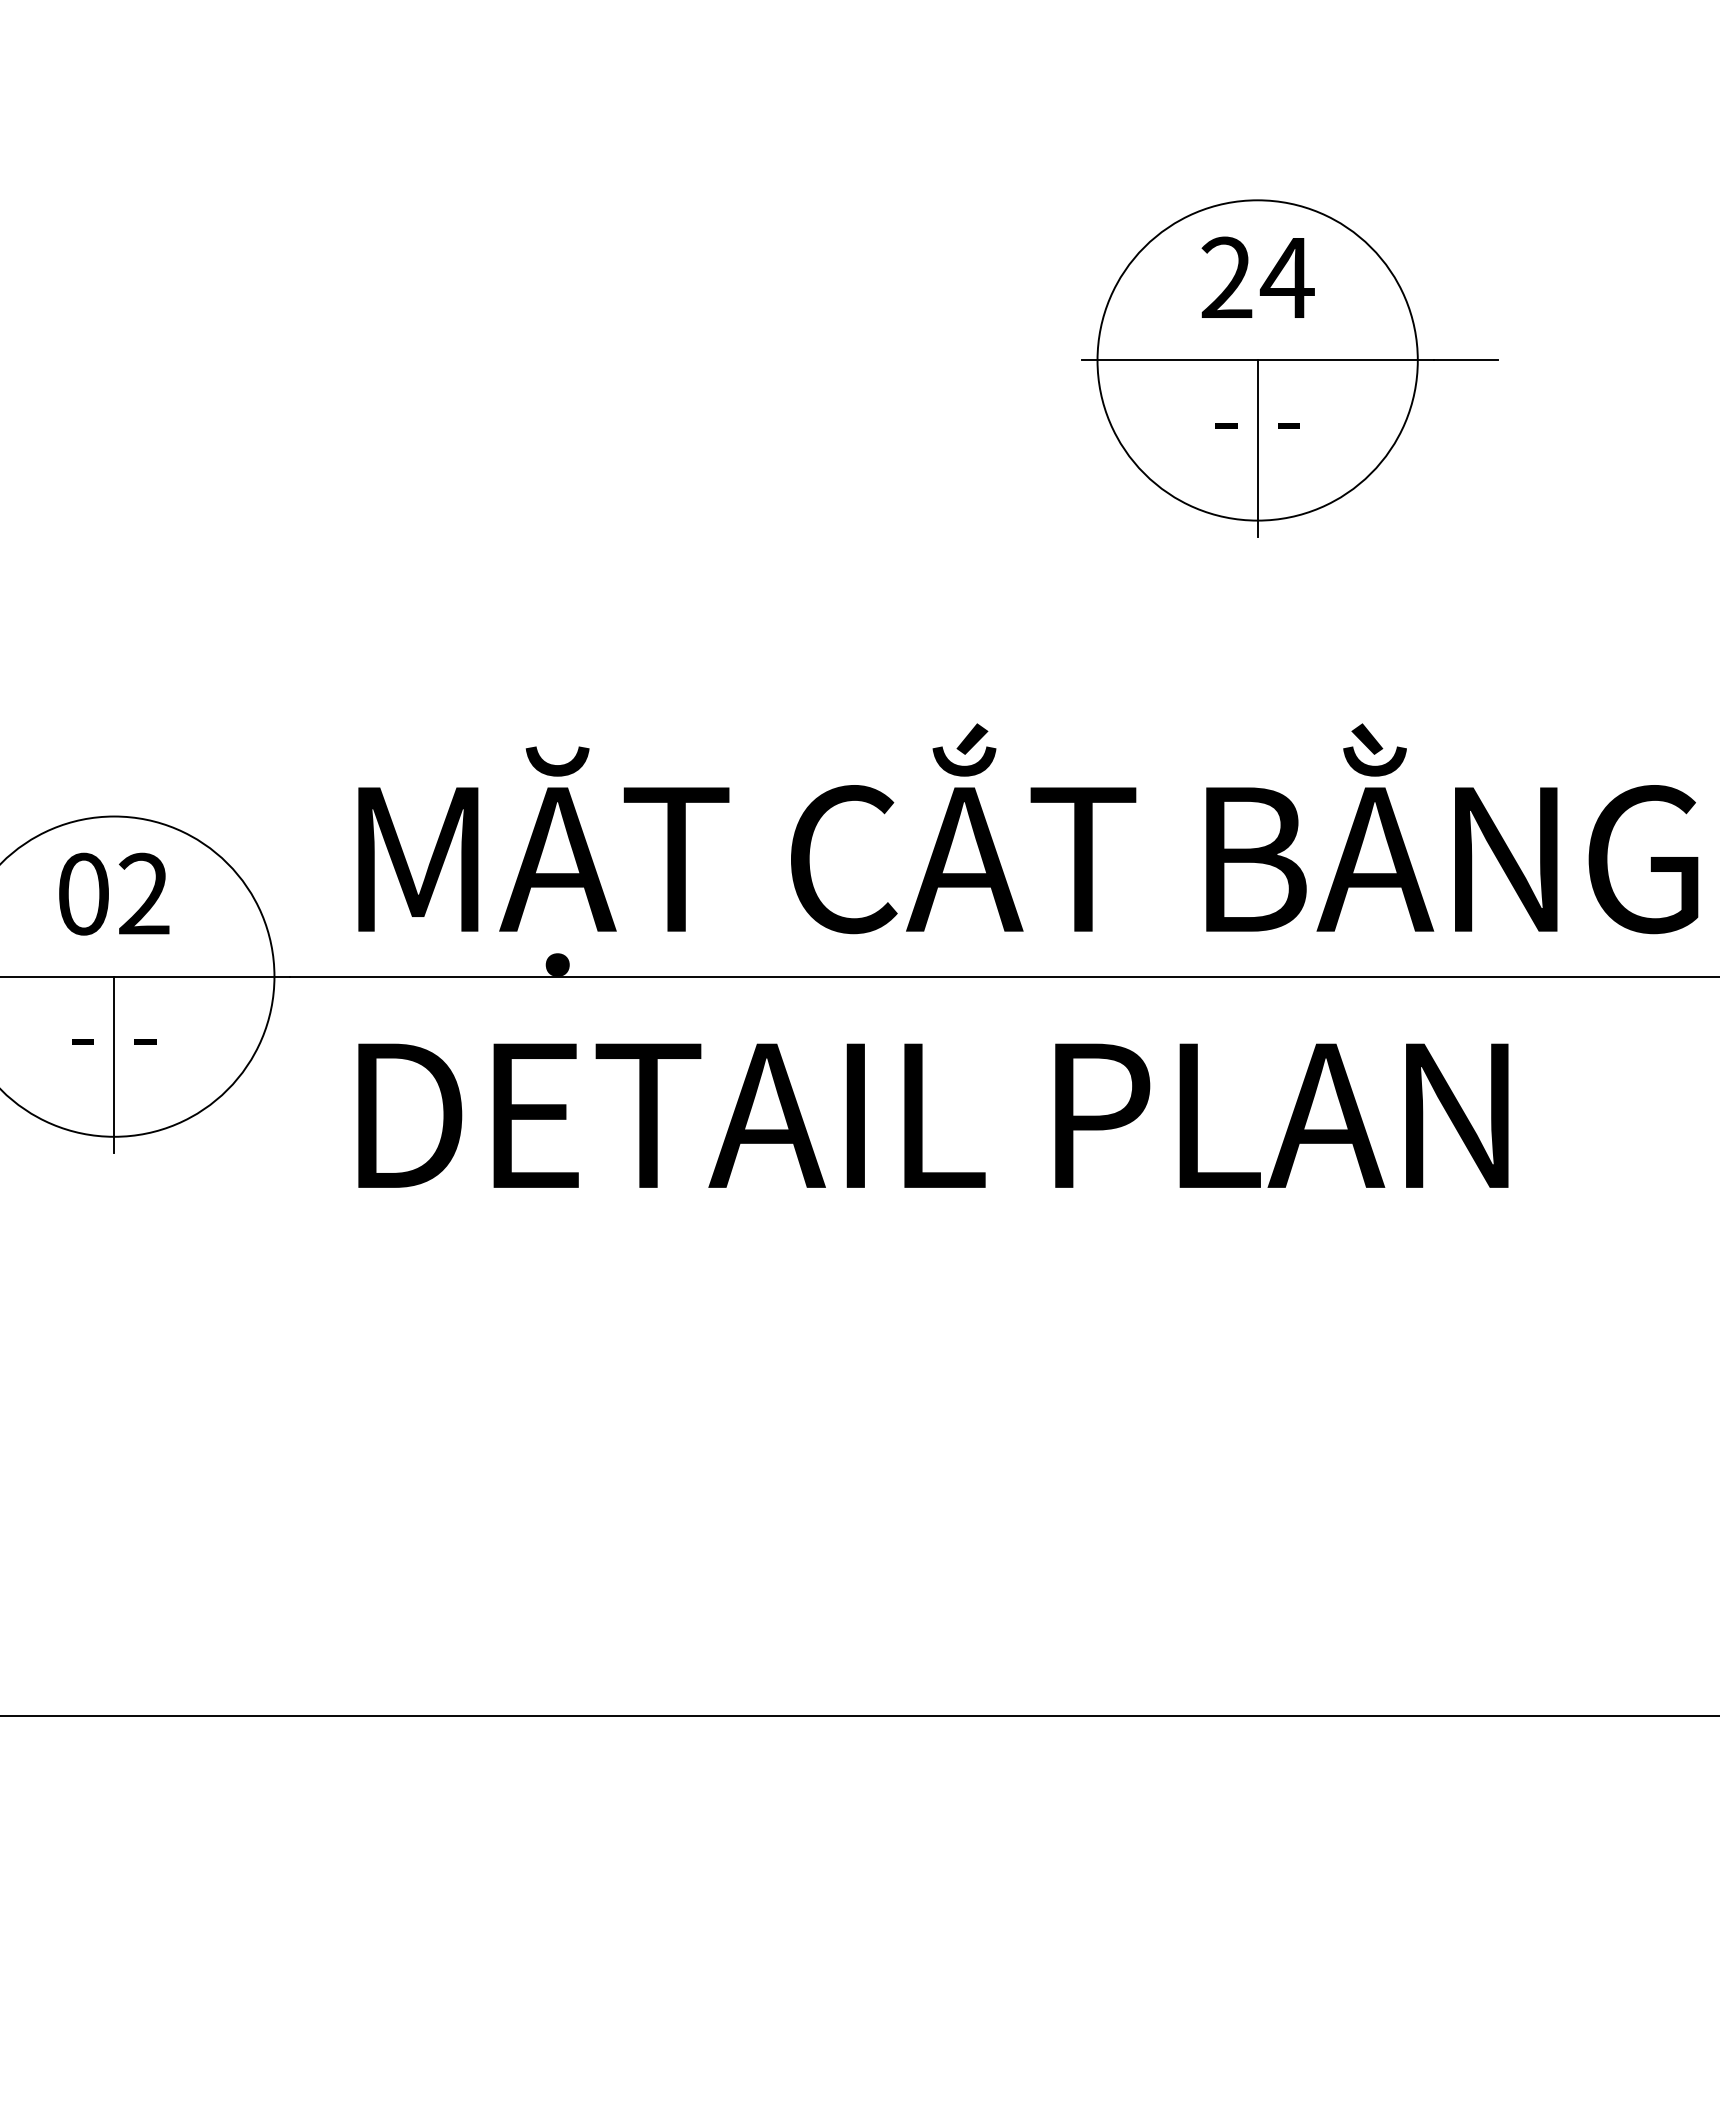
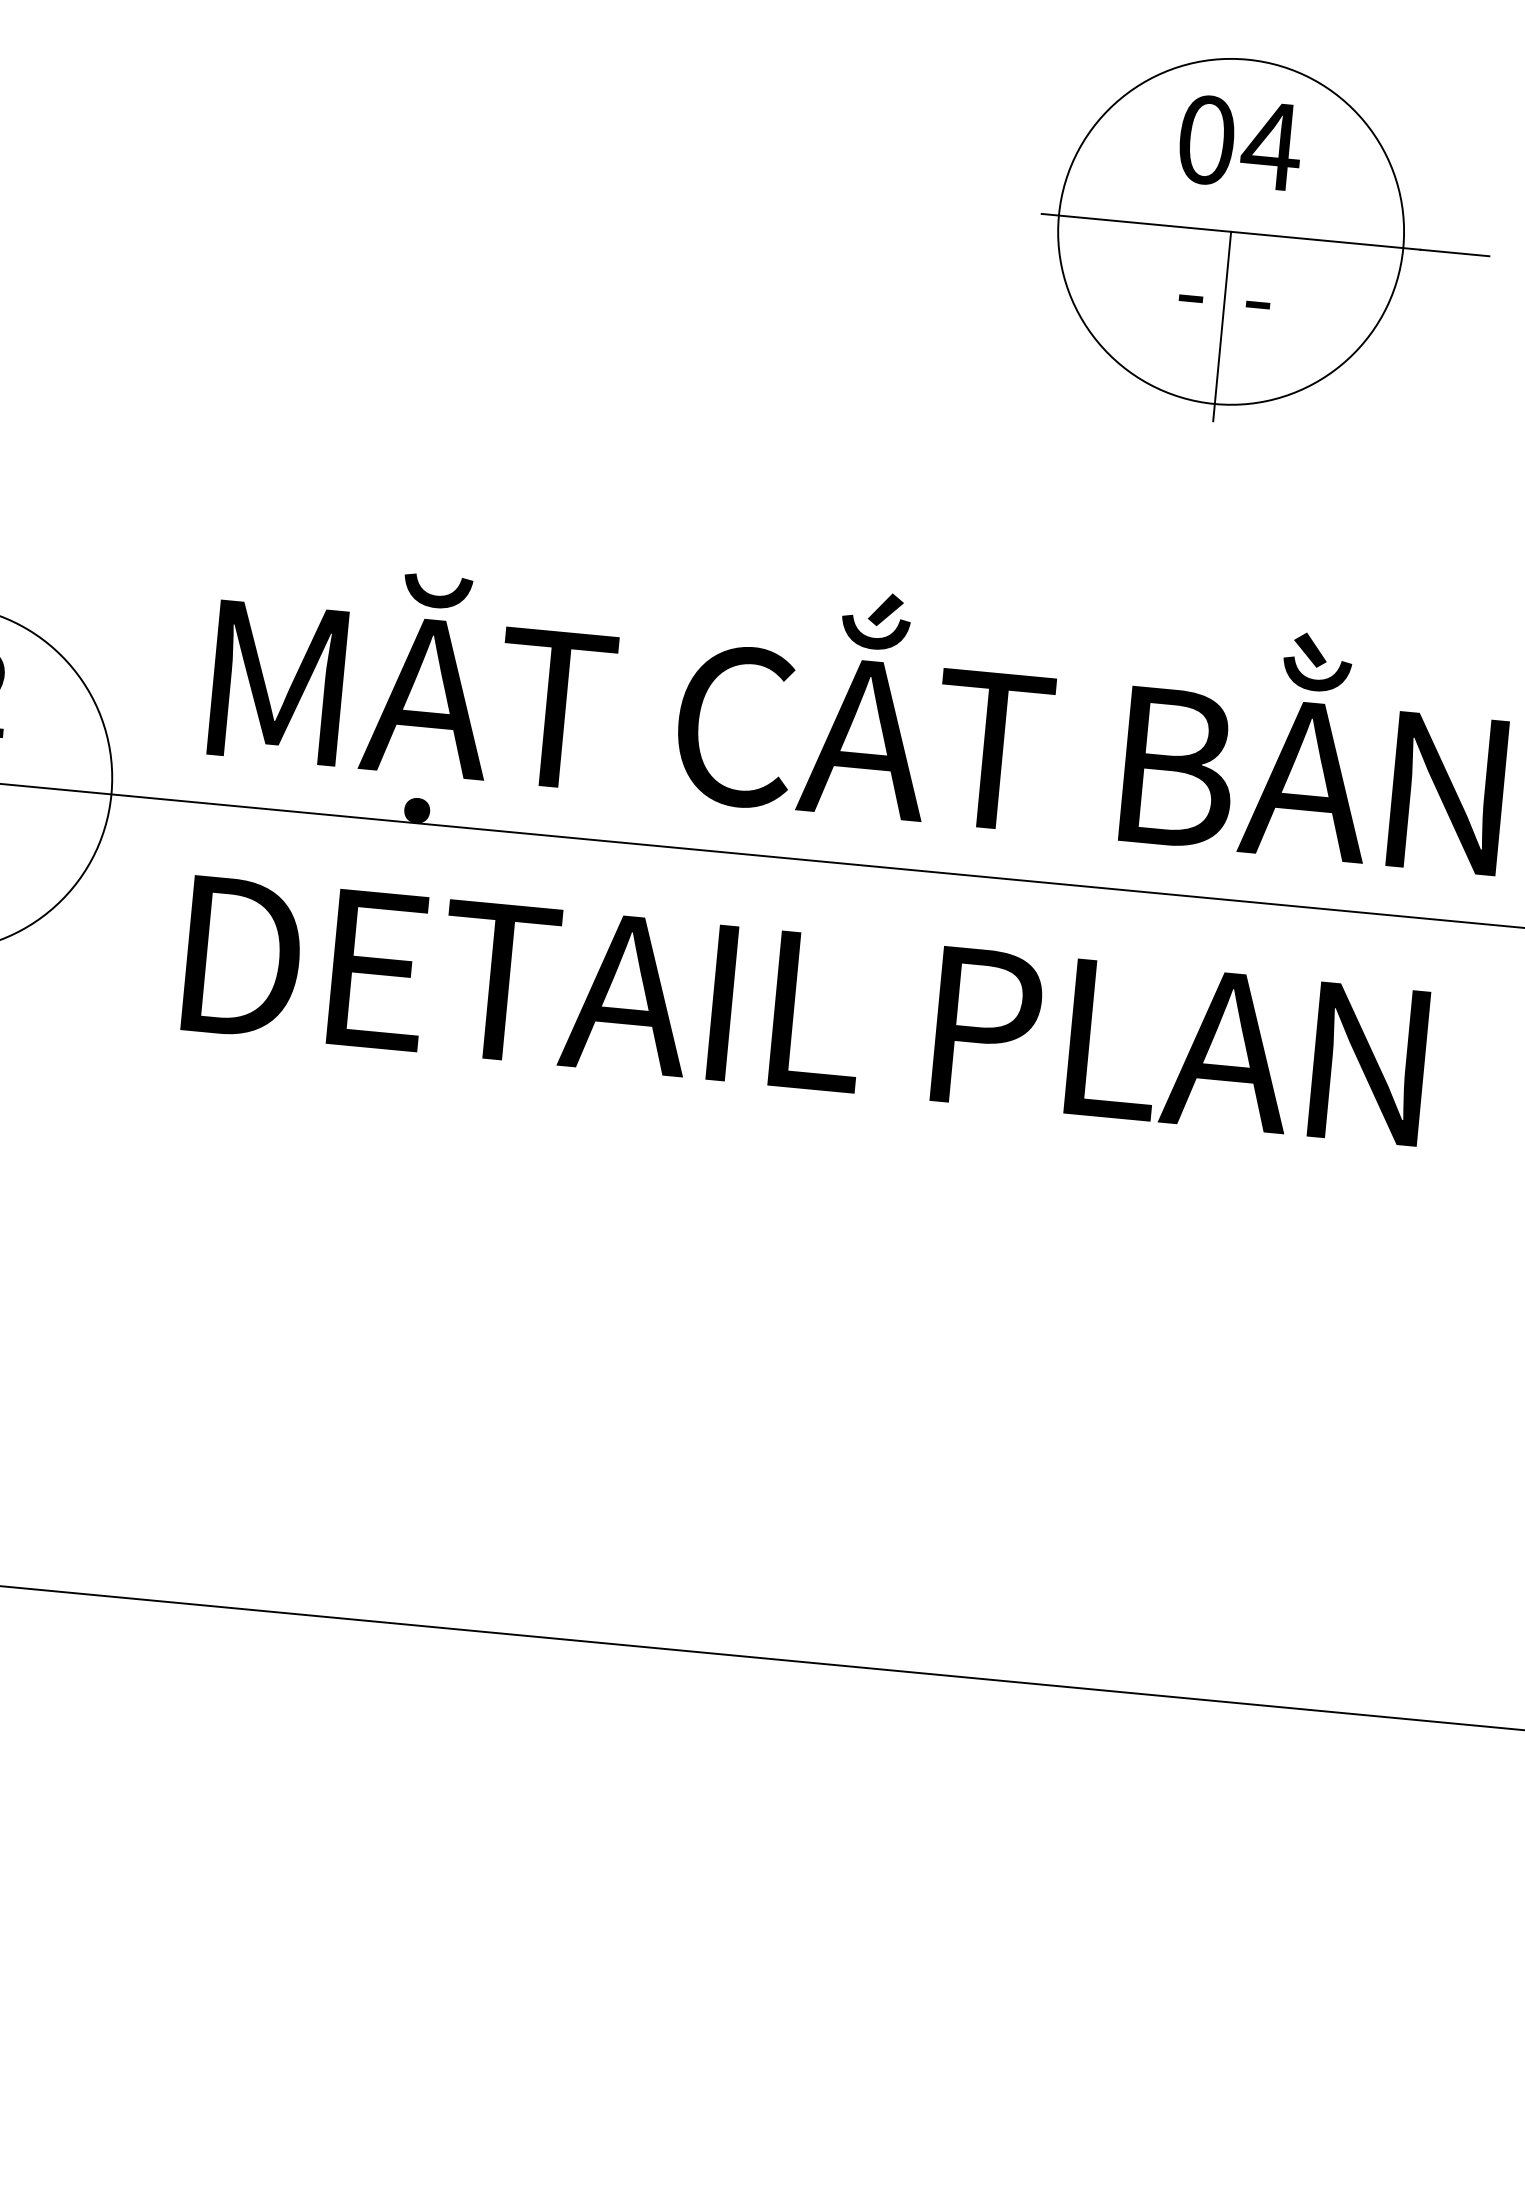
text: (1226, 277) -> (1206, 139), 24 -> 04

